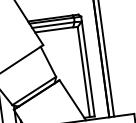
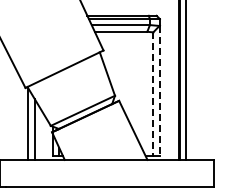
line: (88, 69) -> (159, 91), solid -> dashed
line: (83, 72) -> (153, 94), solid -> dashed

